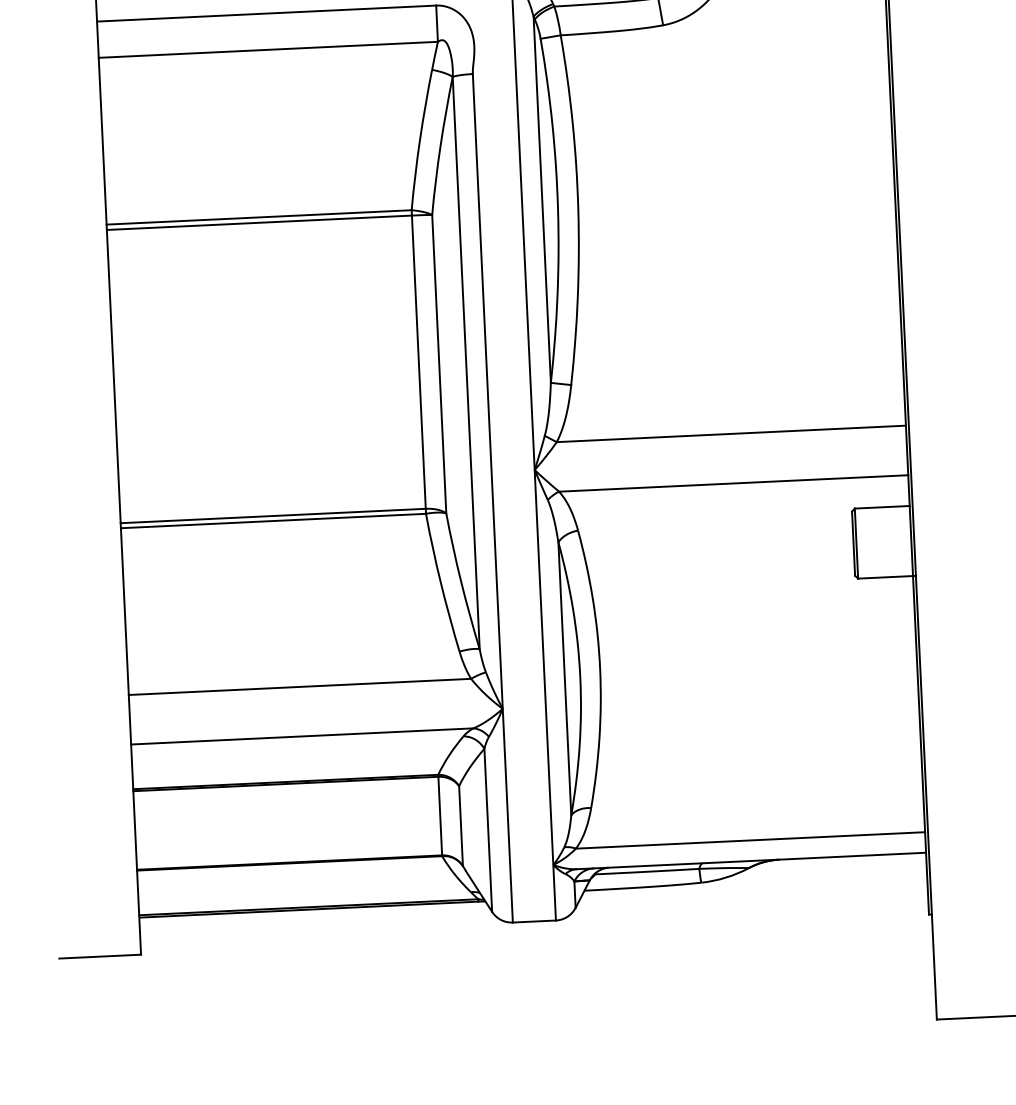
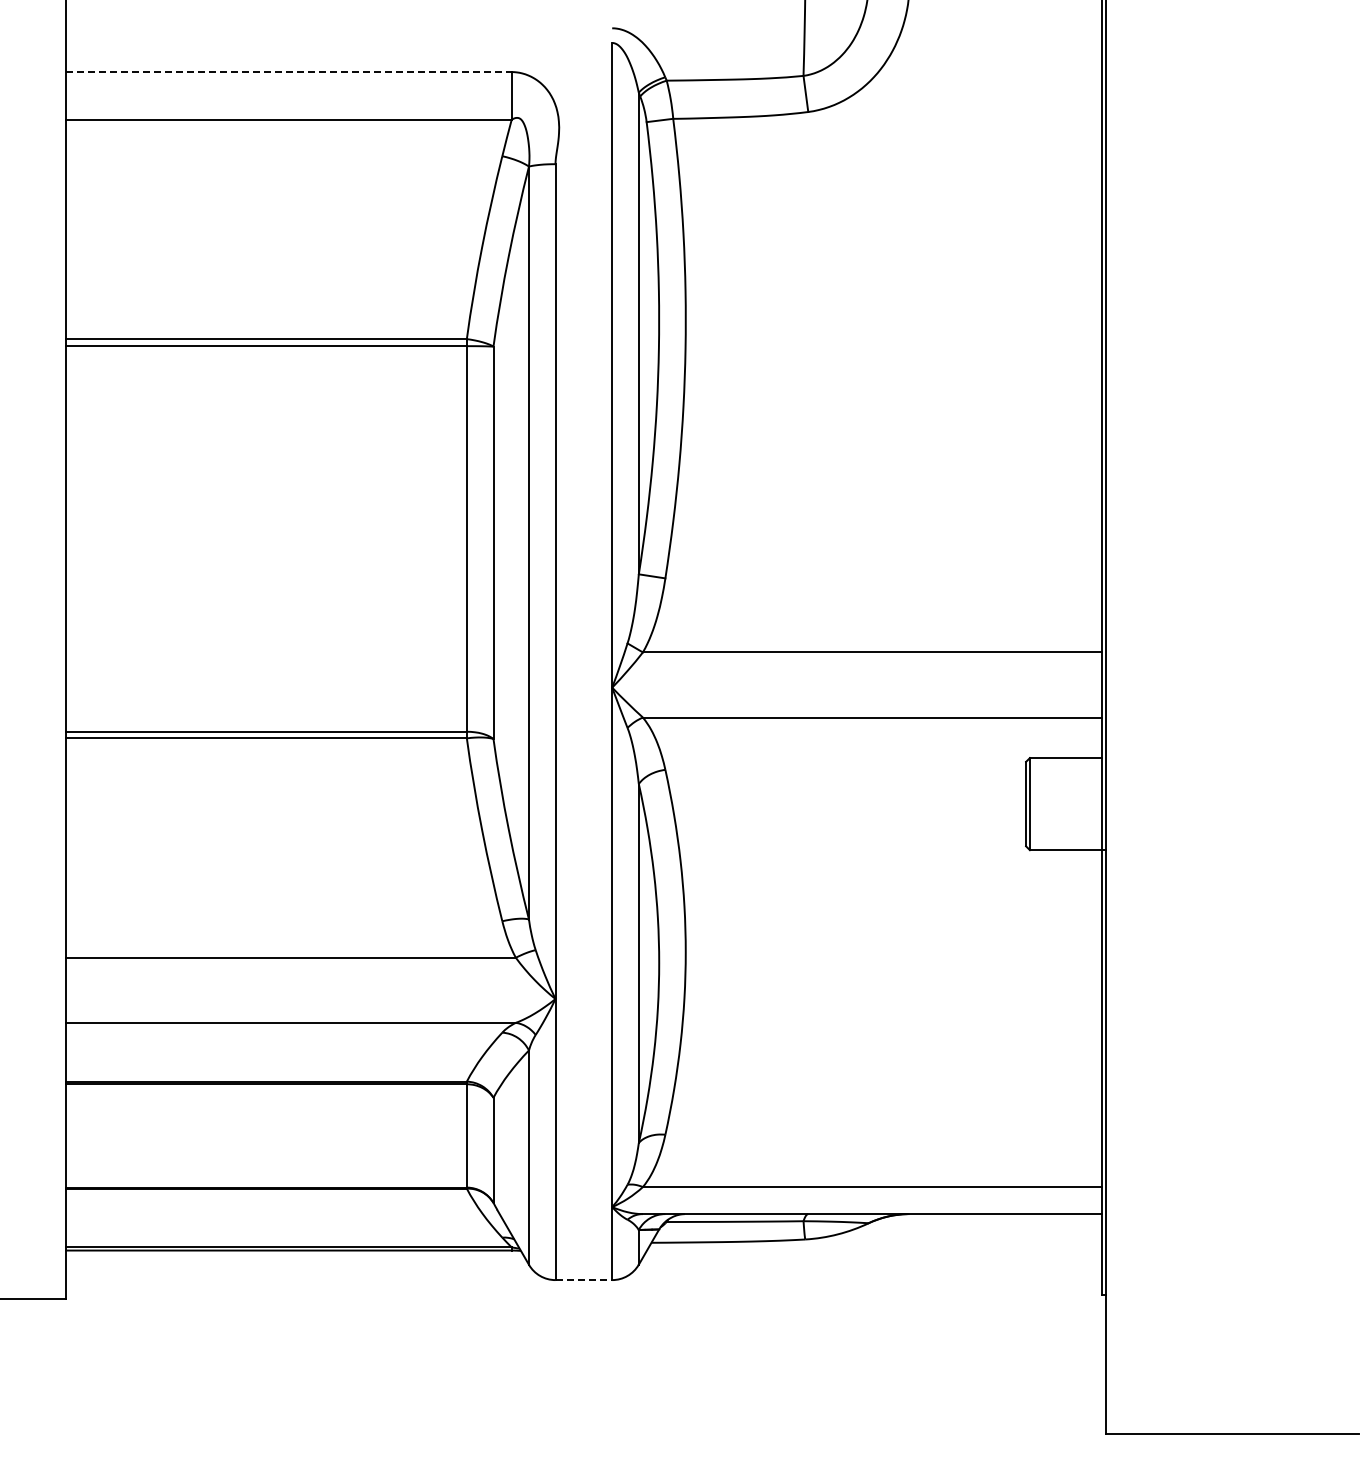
line: (267, 13) -> (289, 72), solid -> dashed
line: (534, 921) -> (584, 1280), solid -> dashed

